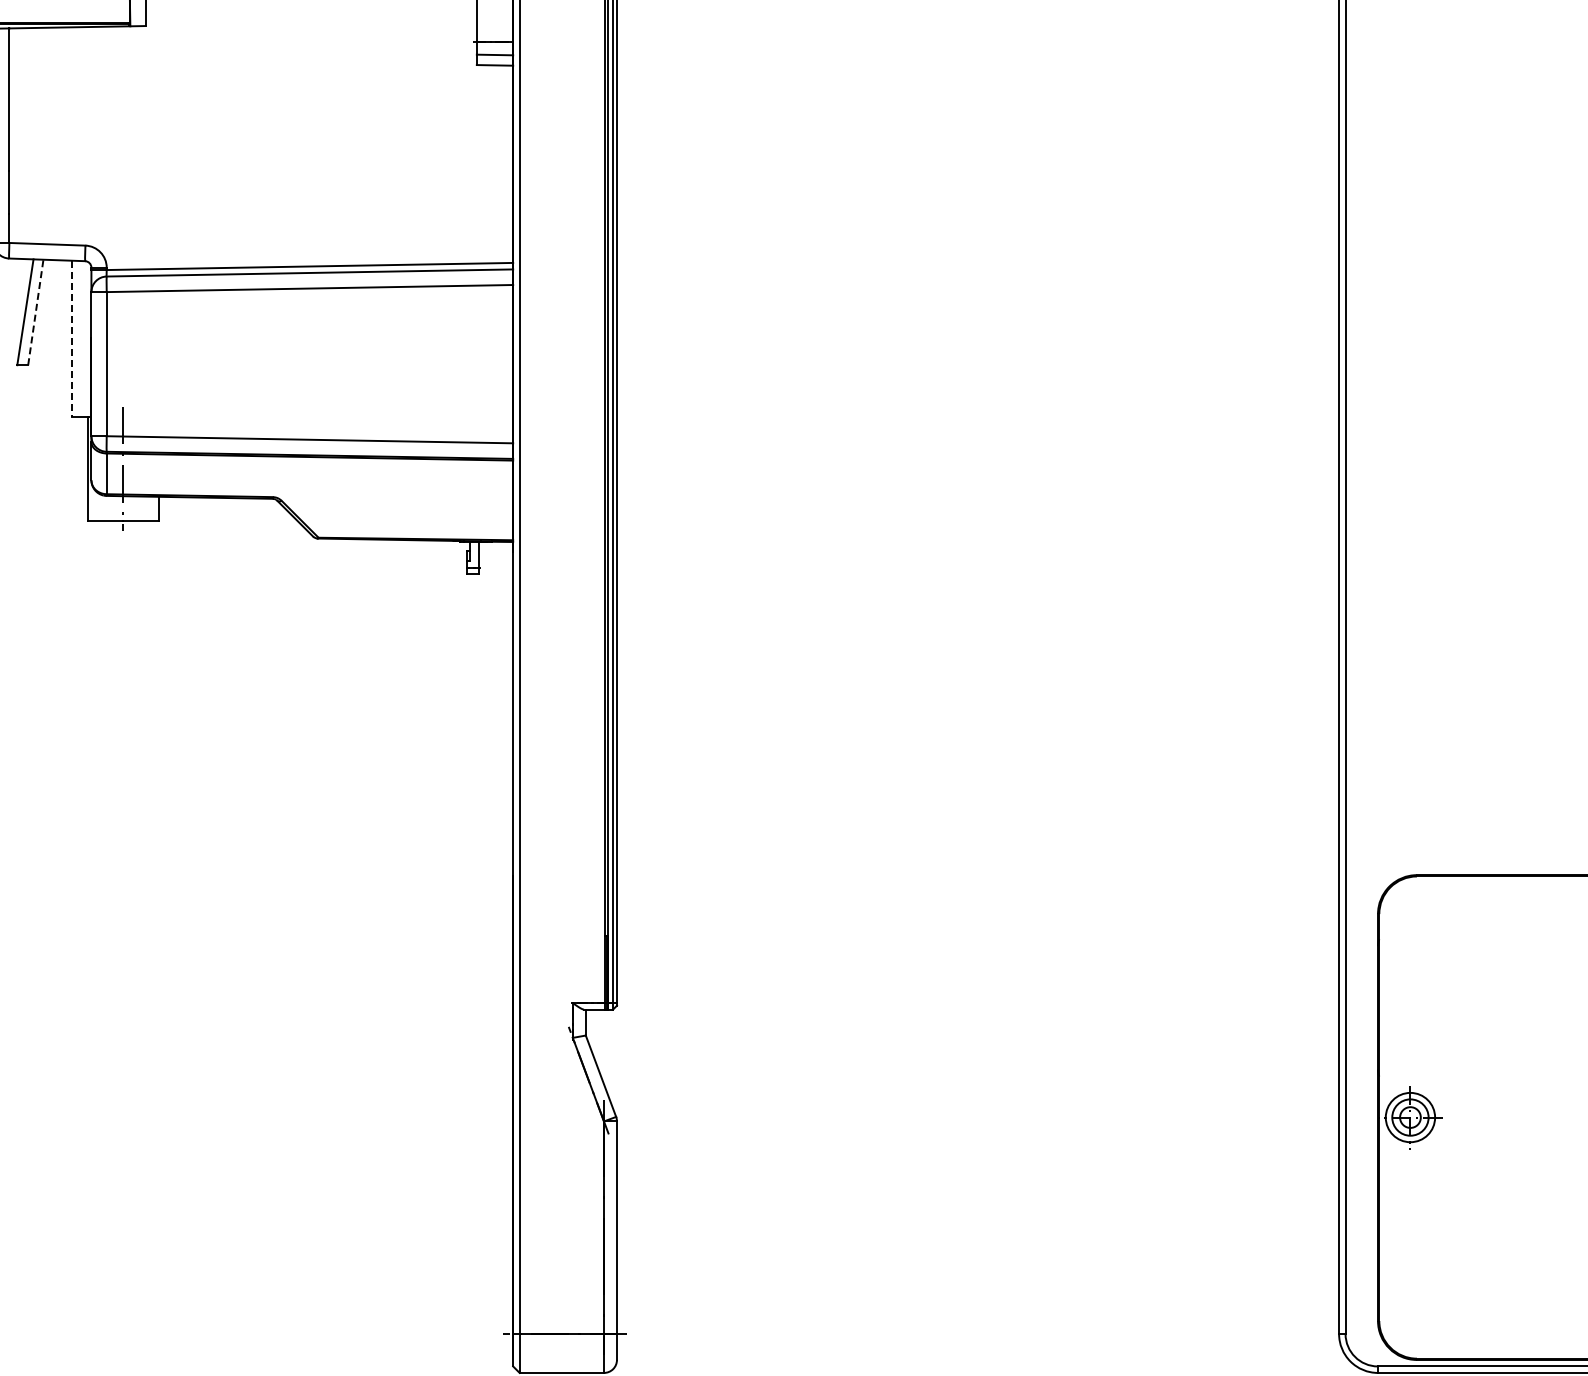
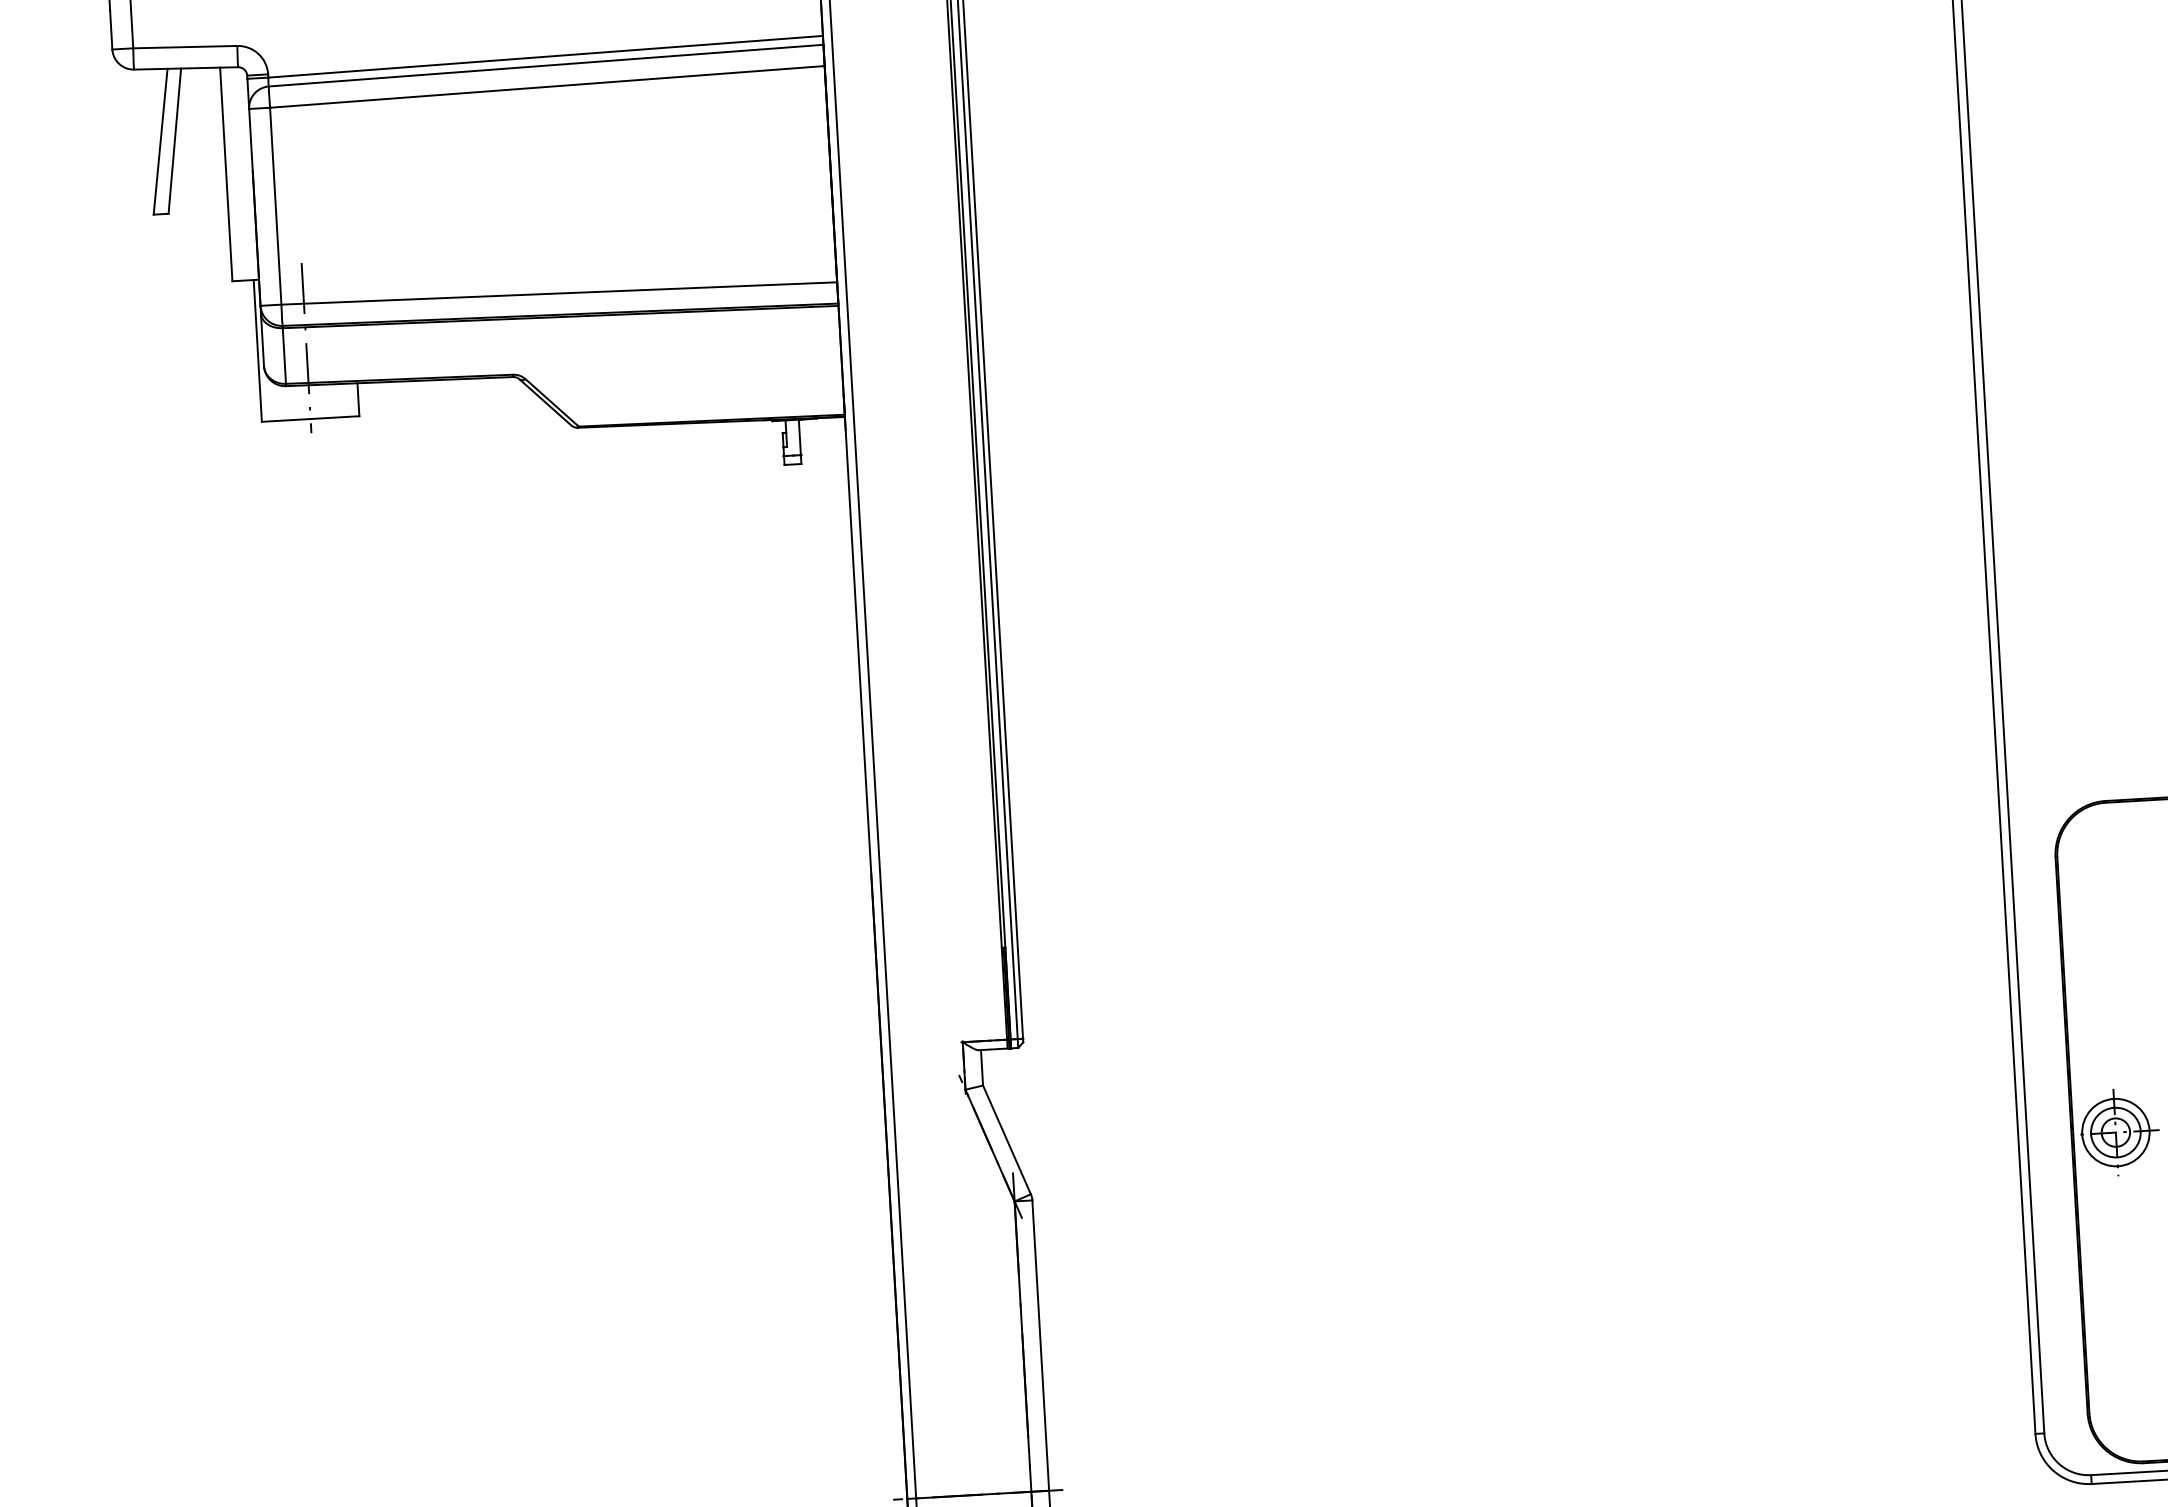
line: (35, 311) -> (174, 139), dashed -> solid
line: (71, 339) -> (225, 175), dashed -> solid

